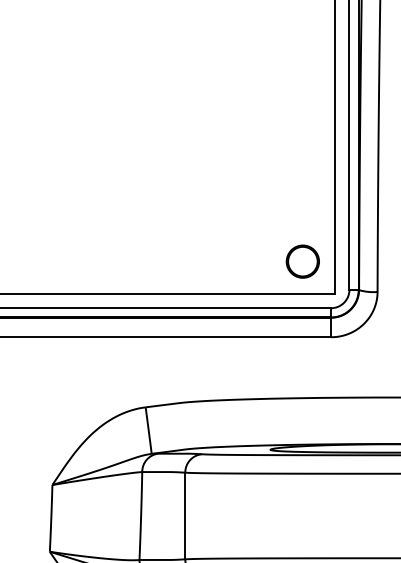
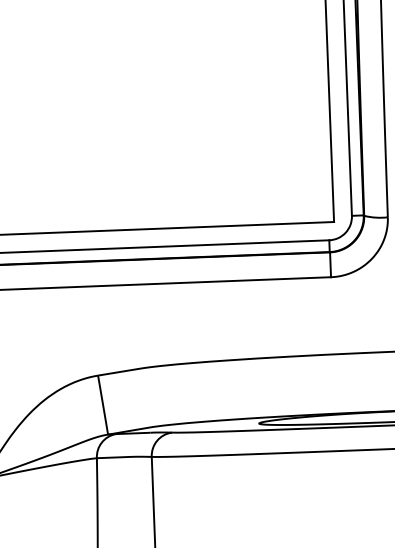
part: (302, 261) -> (290, 182), removed

